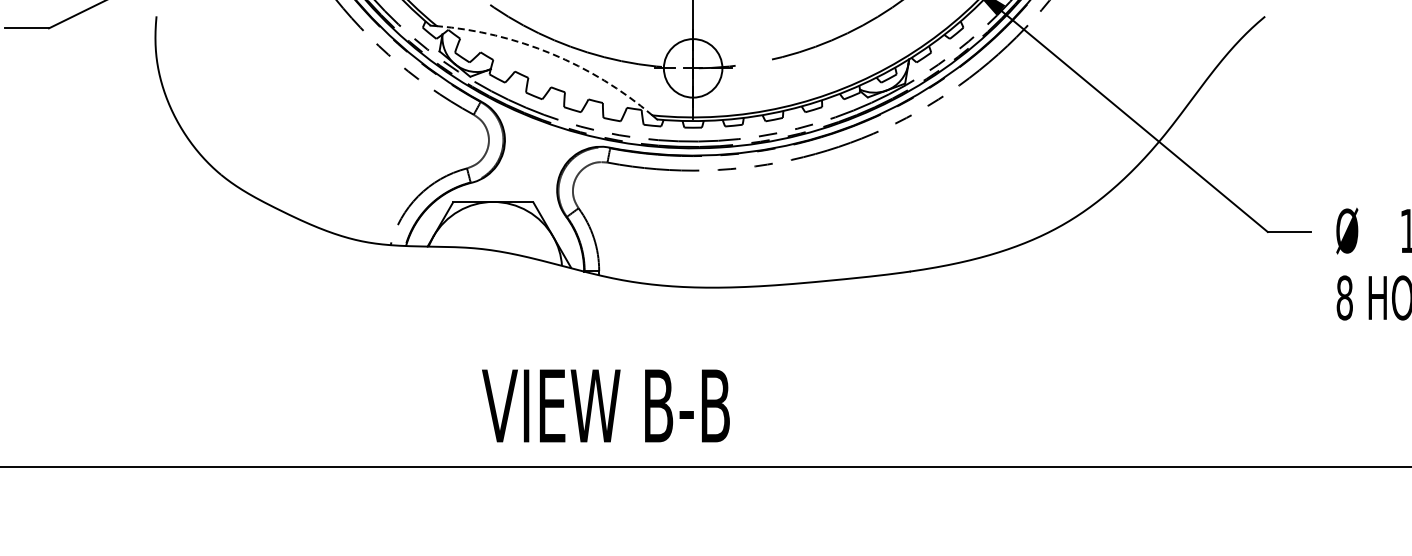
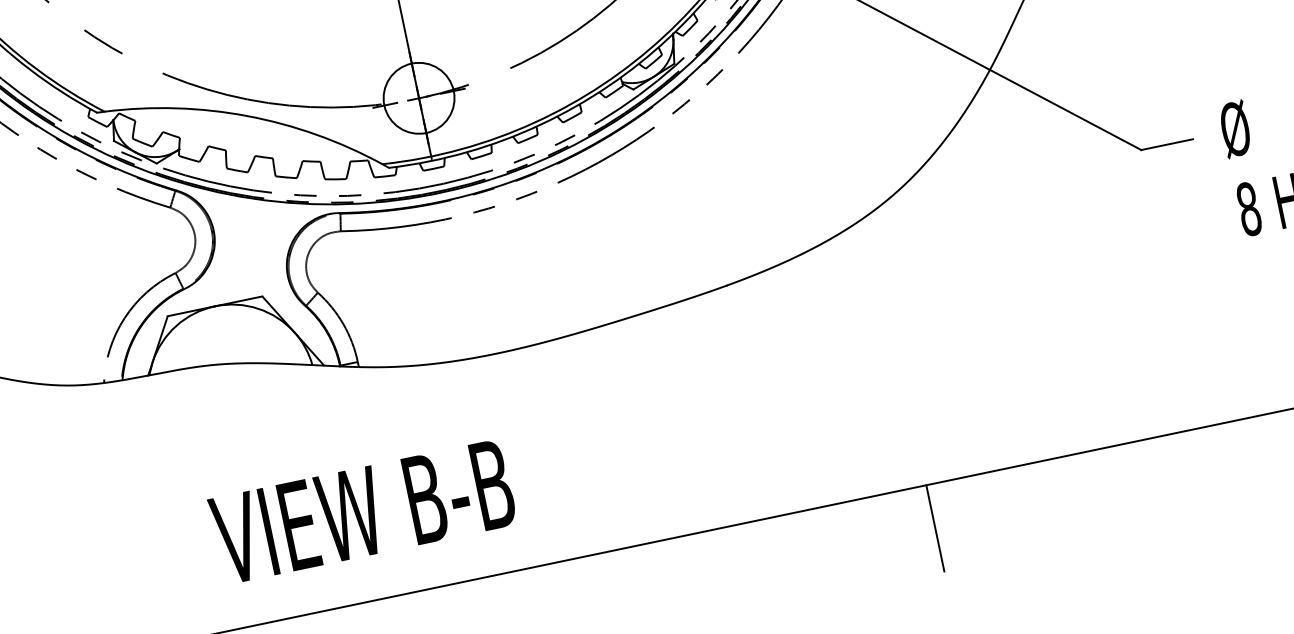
arc: (551, 53) -> (247, 115), dashed -> solid
text: (605, 405) -> (362, 511), moved
line: (1037, 502) -> (935, 527), added

